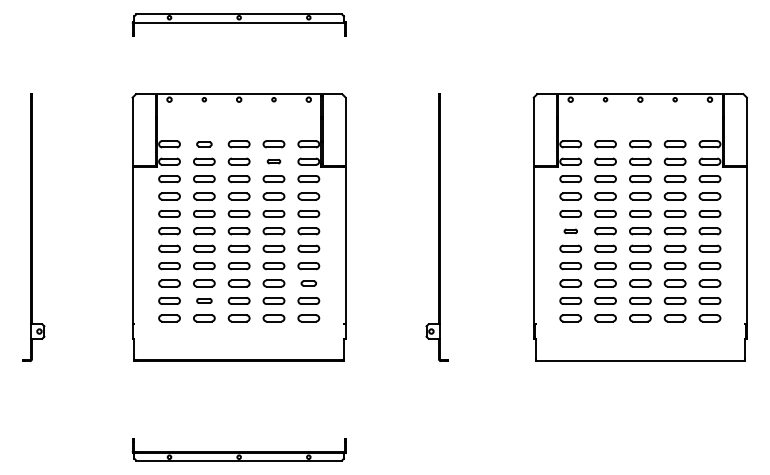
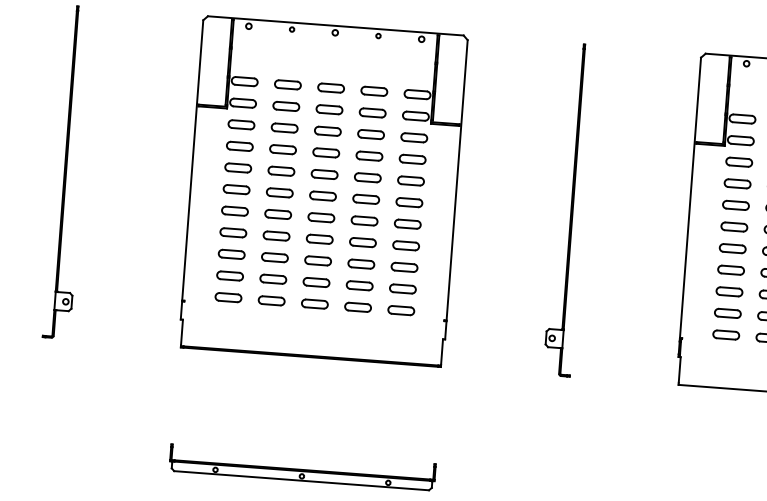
part: (204, 144) -> (288, 85), size x1.43
part: (273, 161) -> (372, 112), size x1.67
part: (570, 231) -> (734, 227), size x1.67
part: (308, 283) -> (404, 267), size x1.43
part: (204, 300) -> (273, 278), size x1.43

